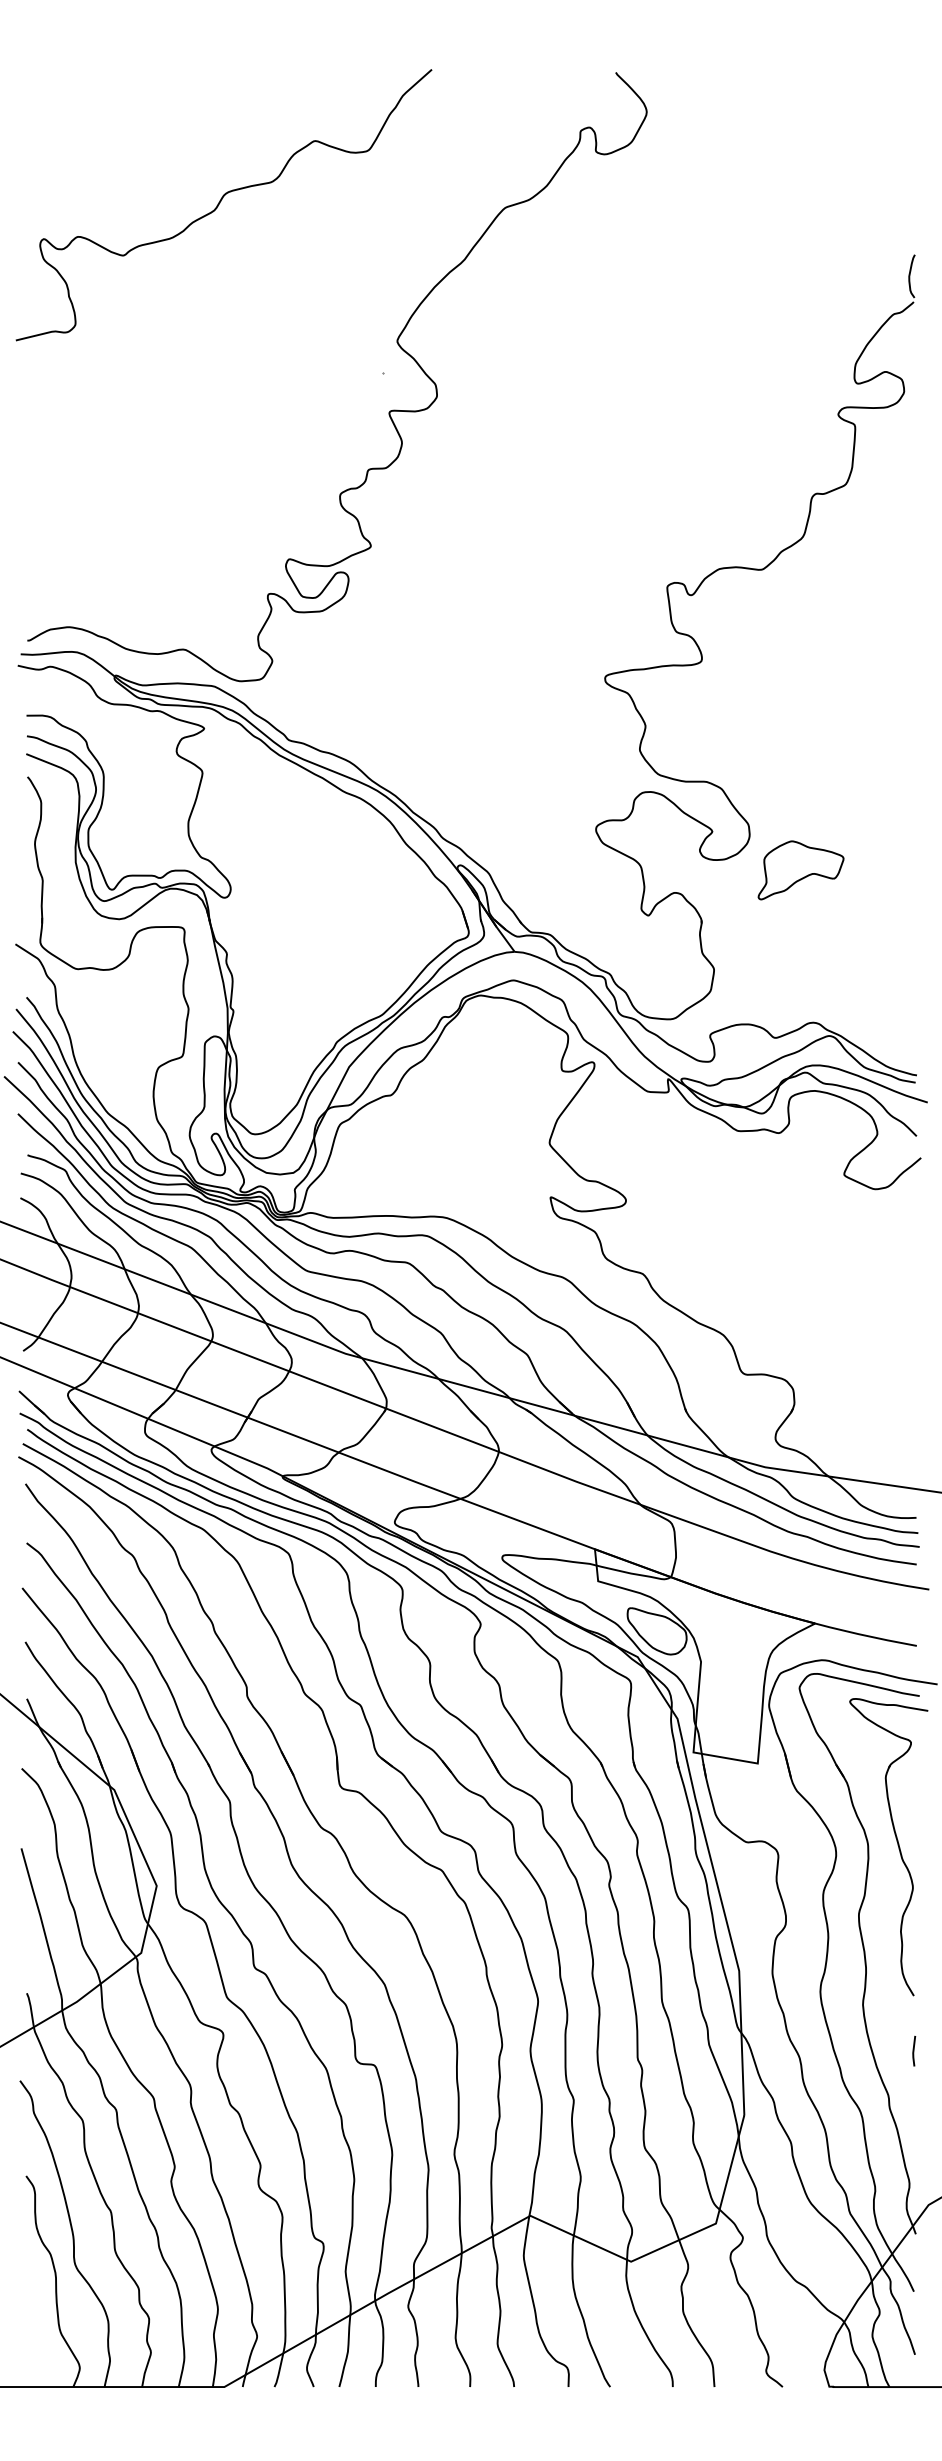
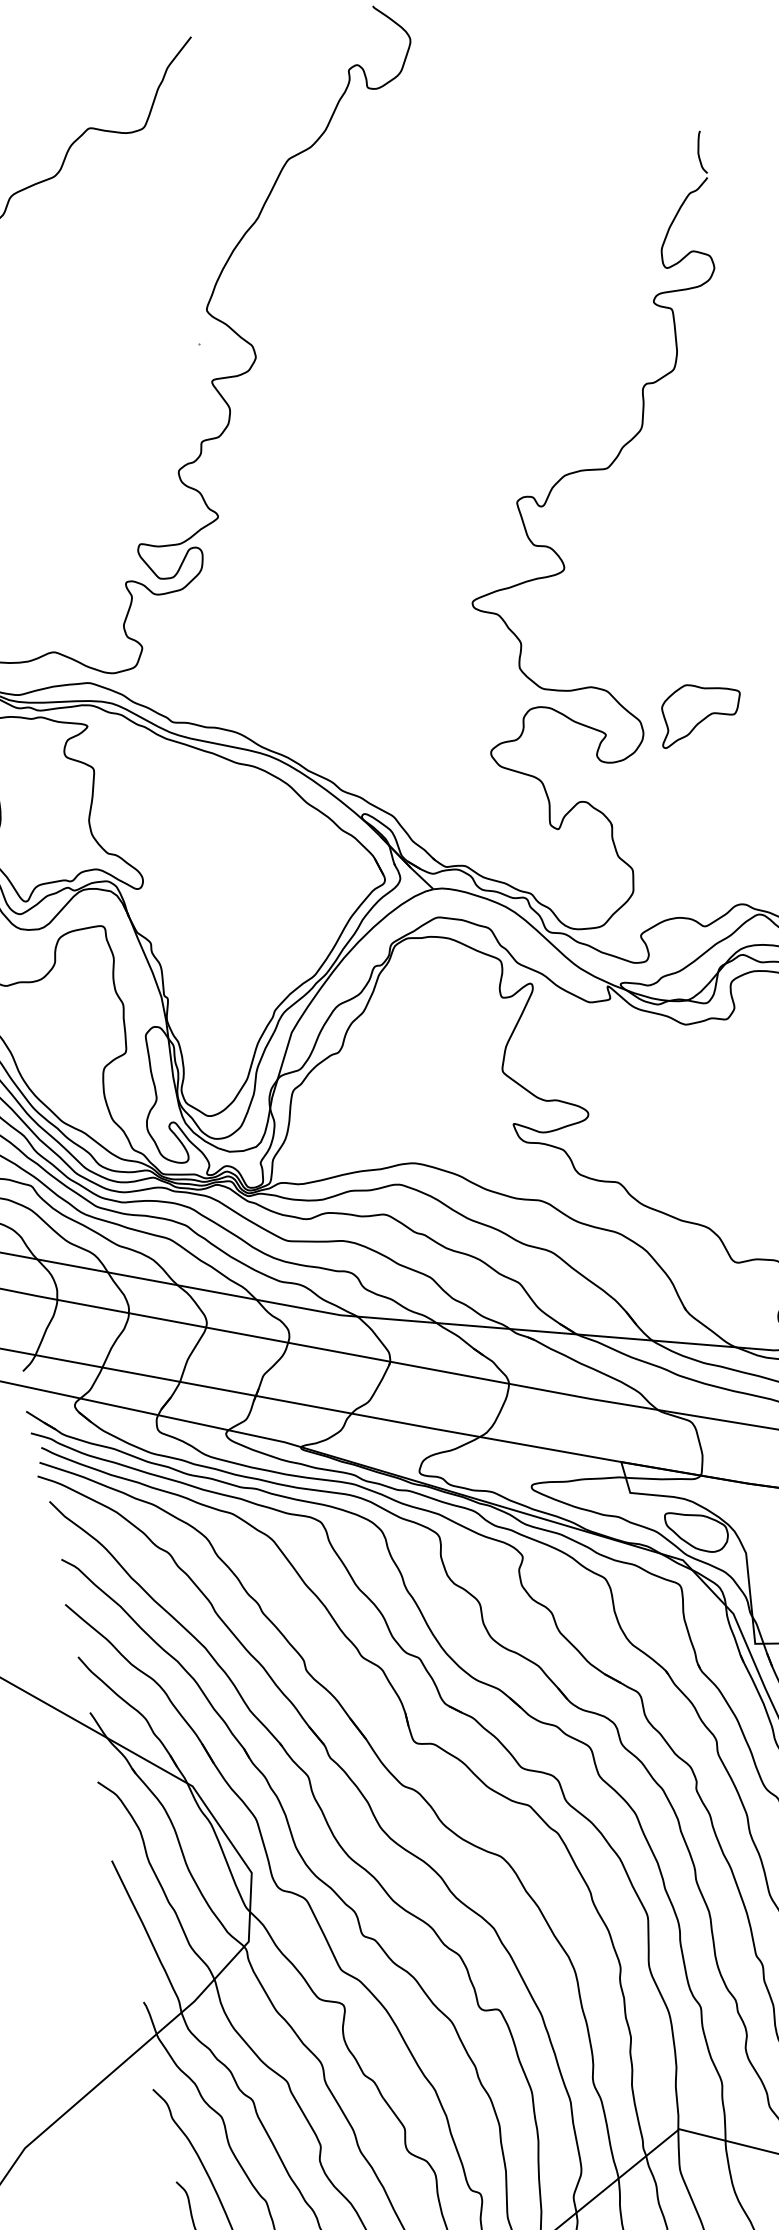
part: (800, 870) -> (699, 712), moved

